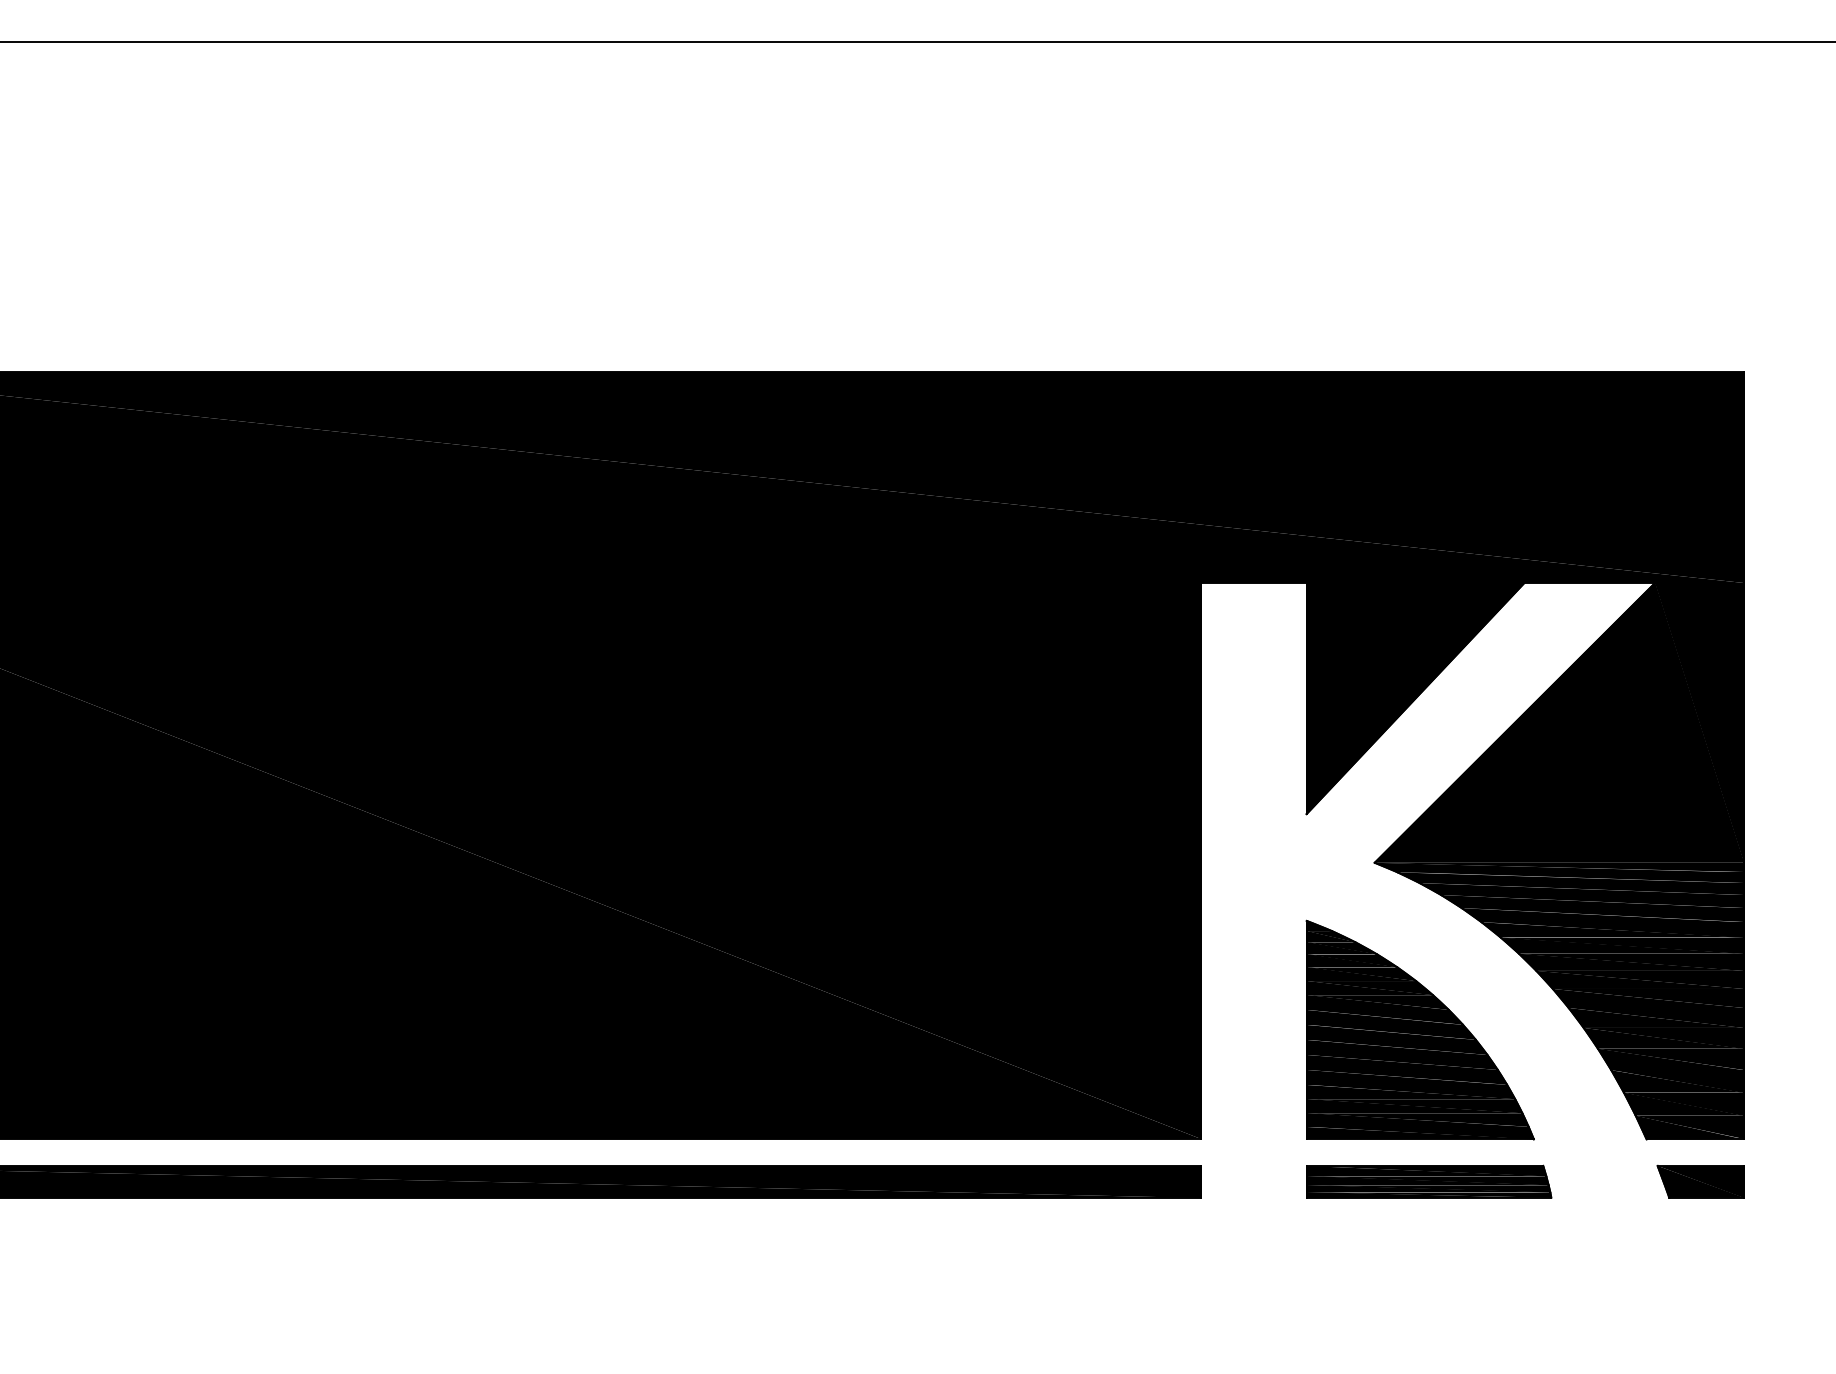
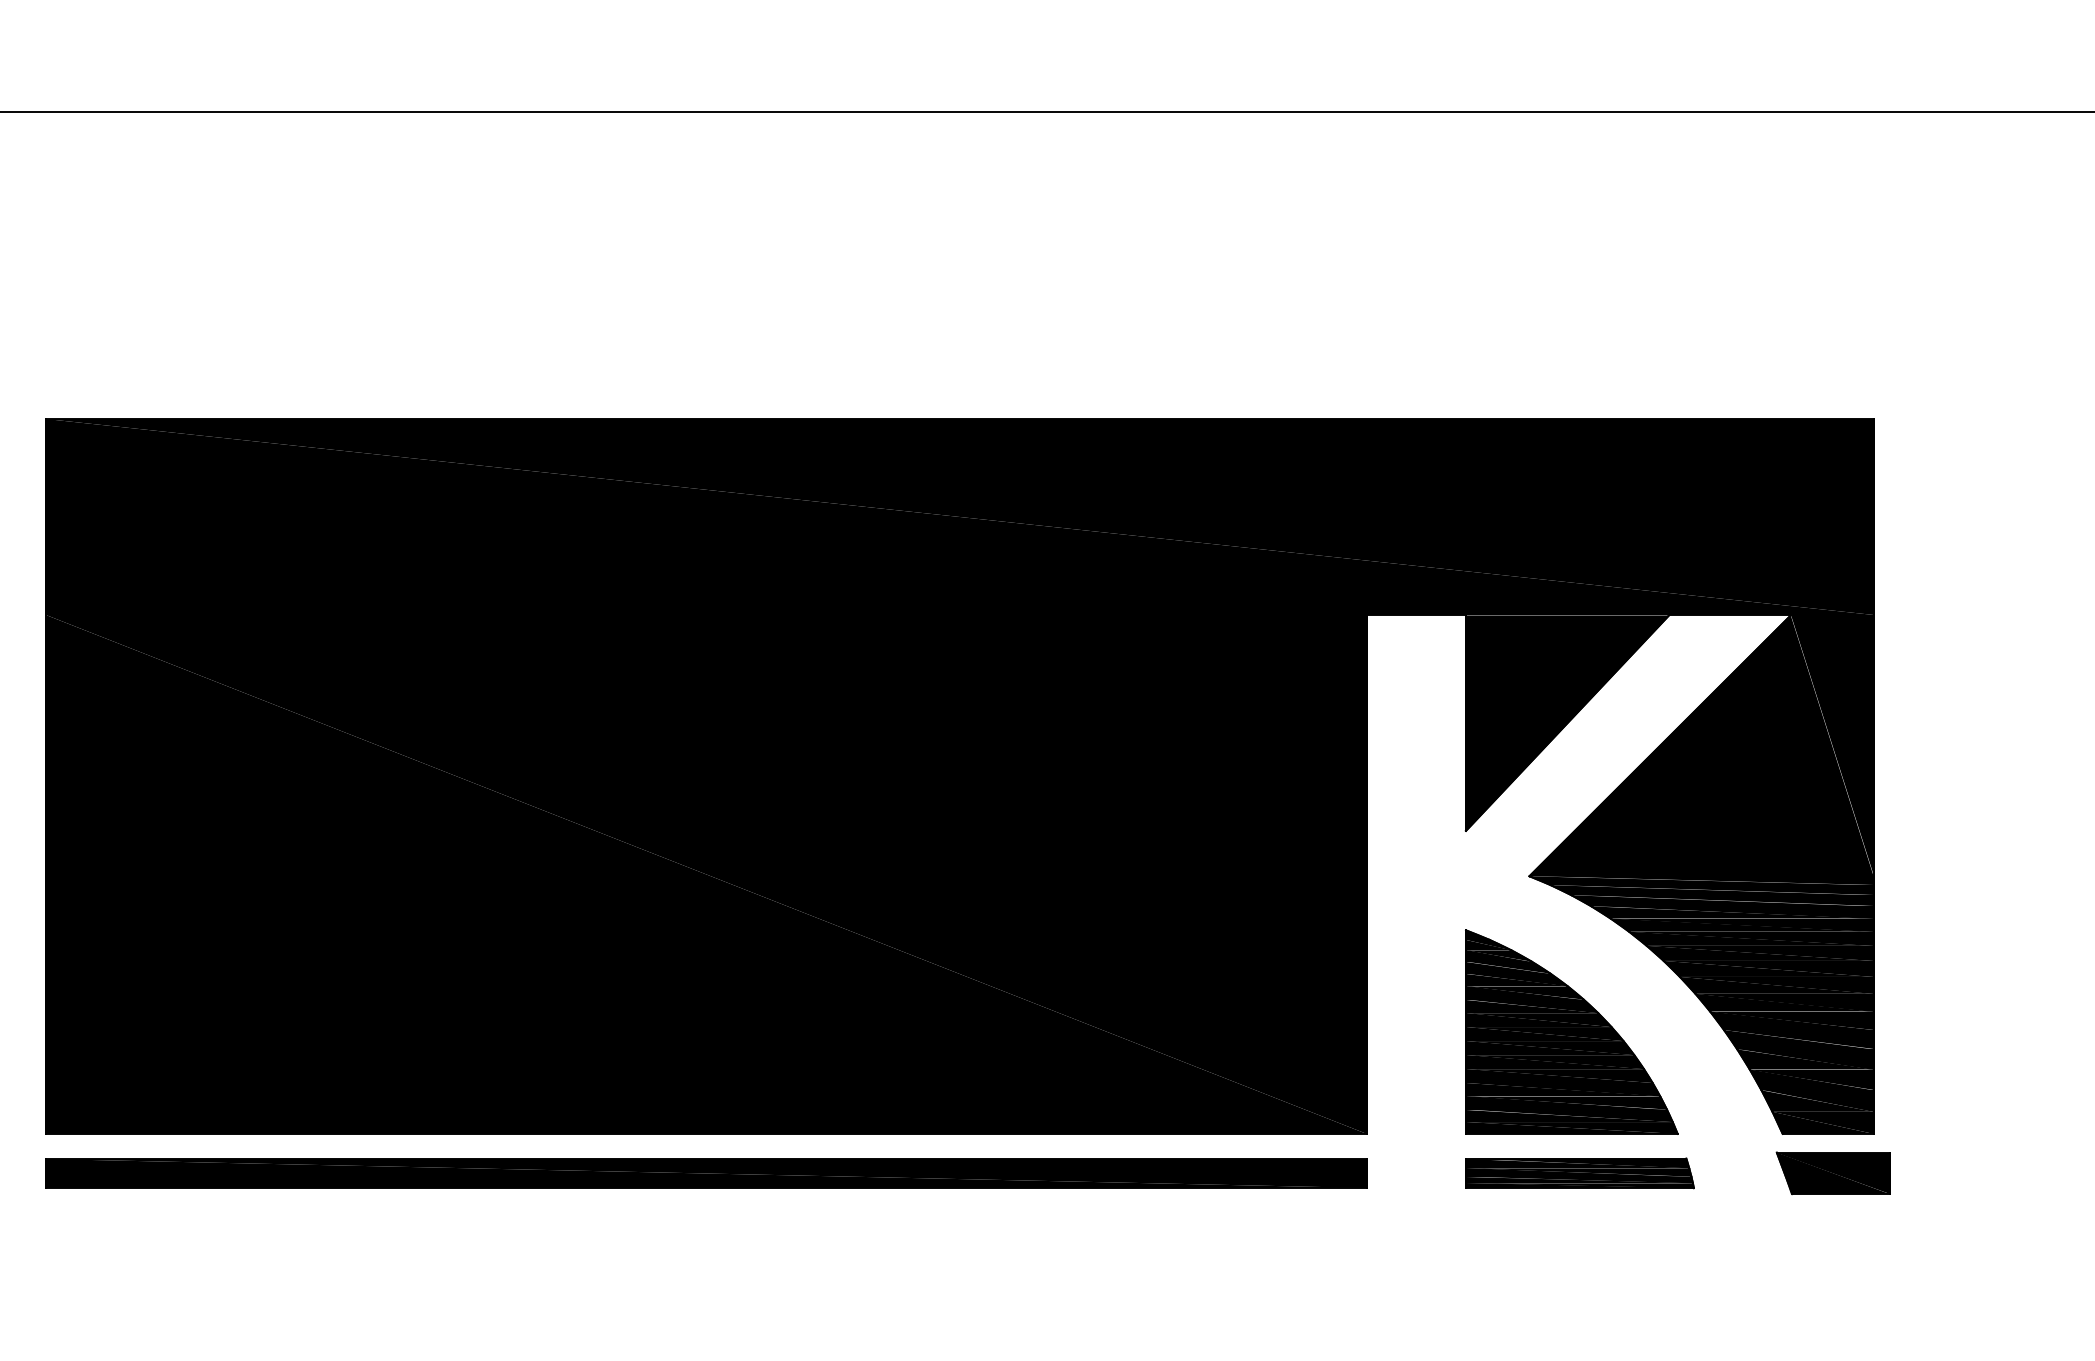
part: (1700, 1181) -> (1832, 1173), size x1.4

